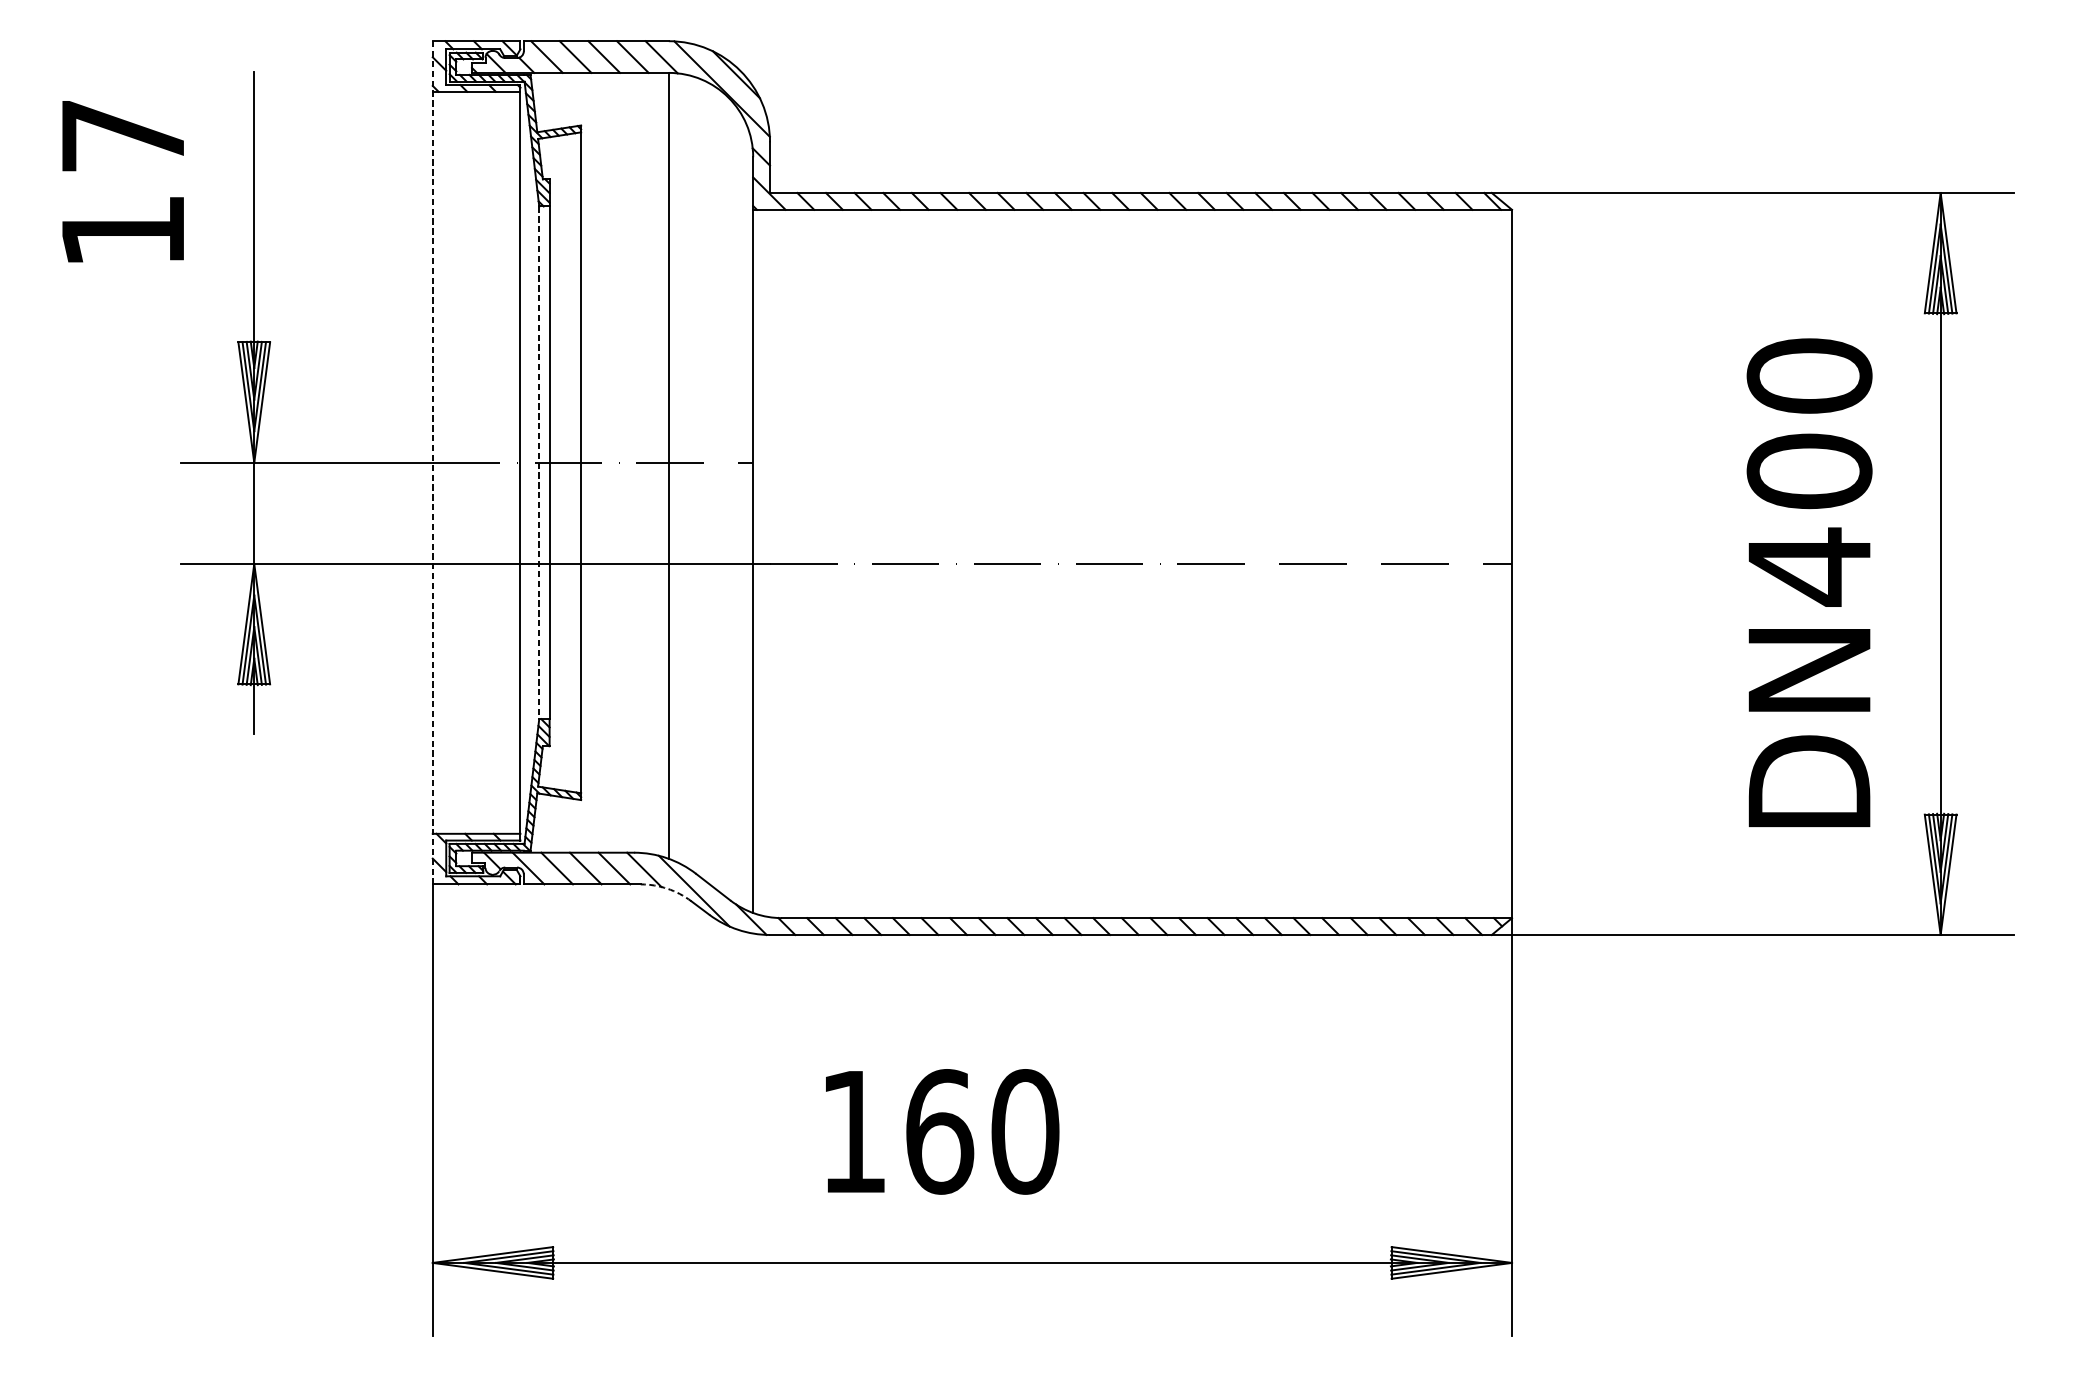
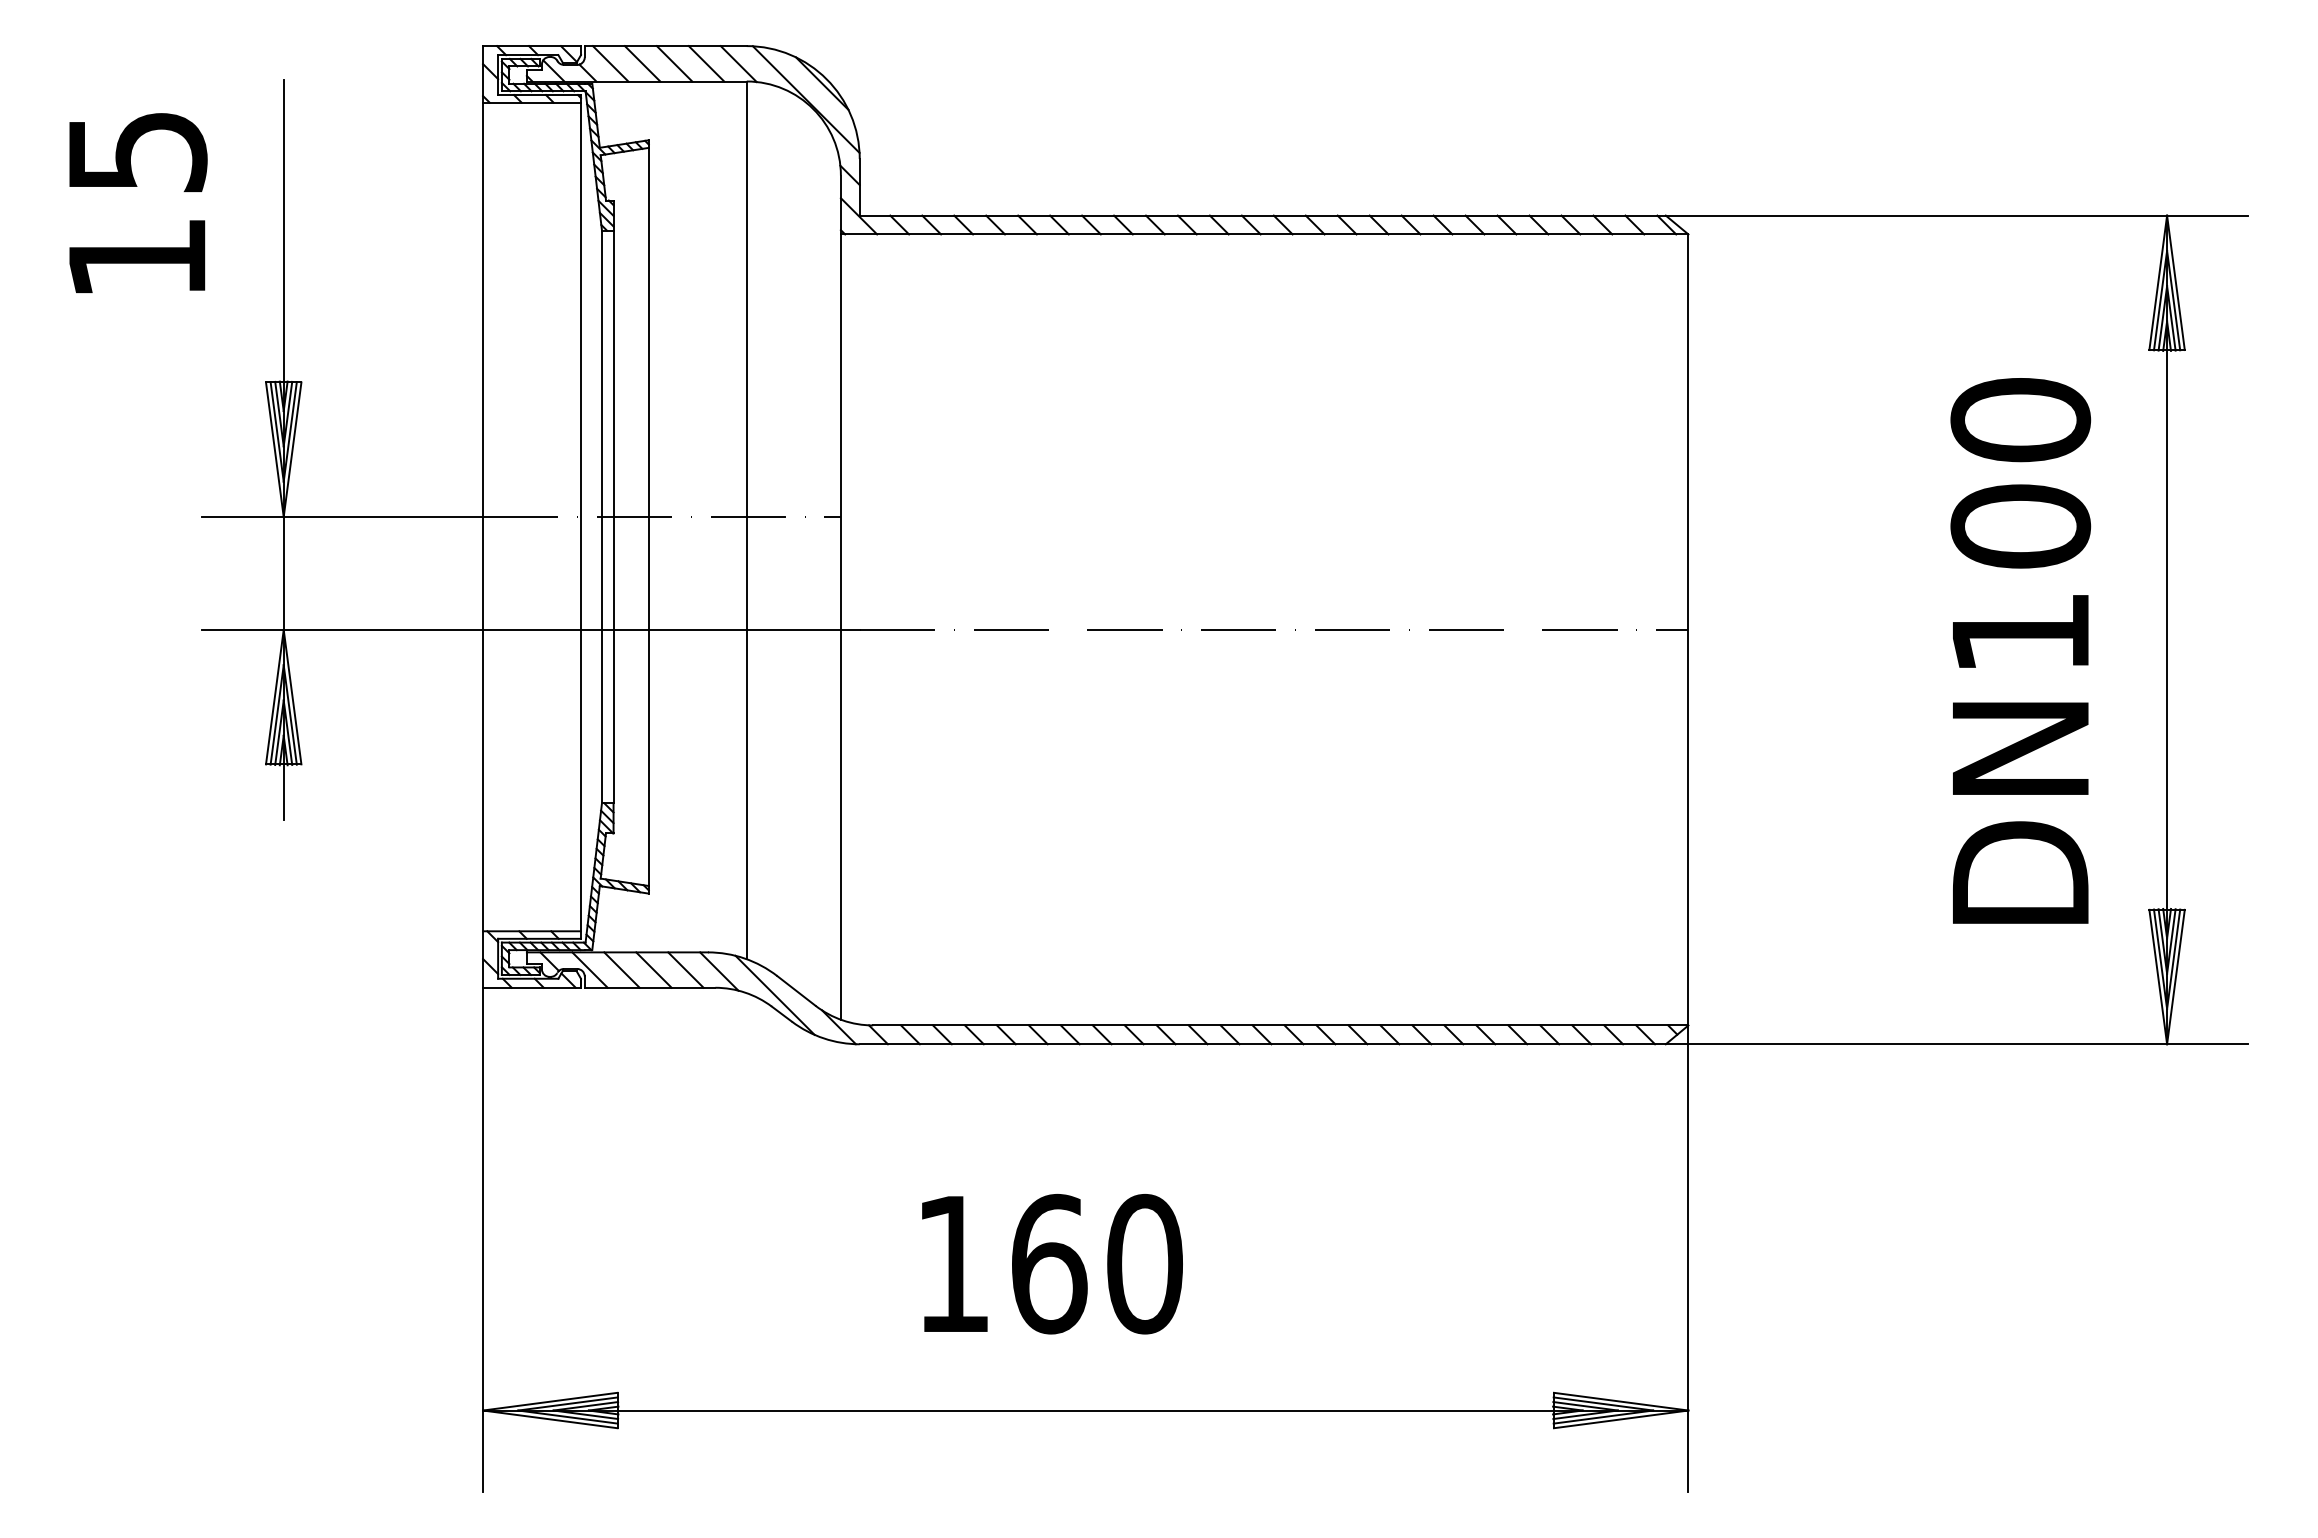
text: (124, 136) -> (138, 152), 17 -> 15
line: (433, 462) -> (483, 516), dashed -> solid
line: (539, 463) -> (602, 517), dashed -> solid
text: (1809, 567) -> (2020, 633), DN400 -> DN100
arc: (667, 888) -> (745, 992), dashed -> solid

